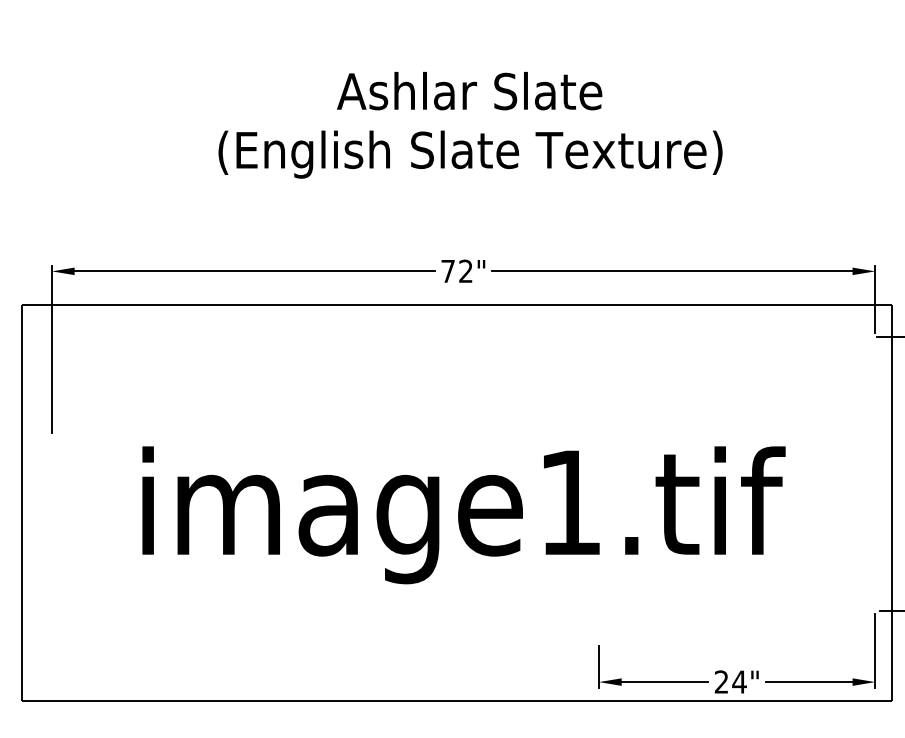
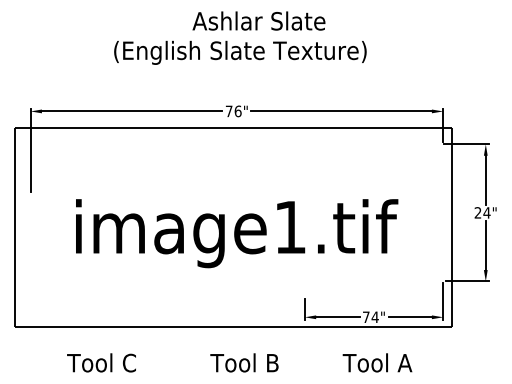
text: (468, 89) -> (258, 20), moved
text: (464, 271) -> (237, 111), 72" -> 76"
text: (720, 680) -> (365, 316), 24" -> 74"

